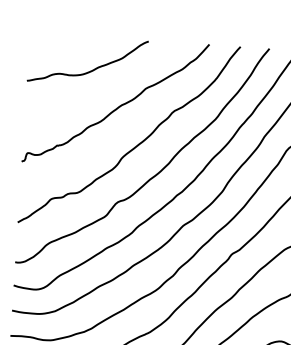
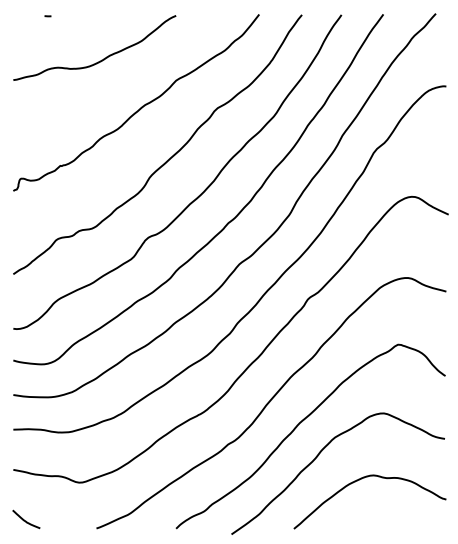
line: (54, 35) -> (47, 16), added

